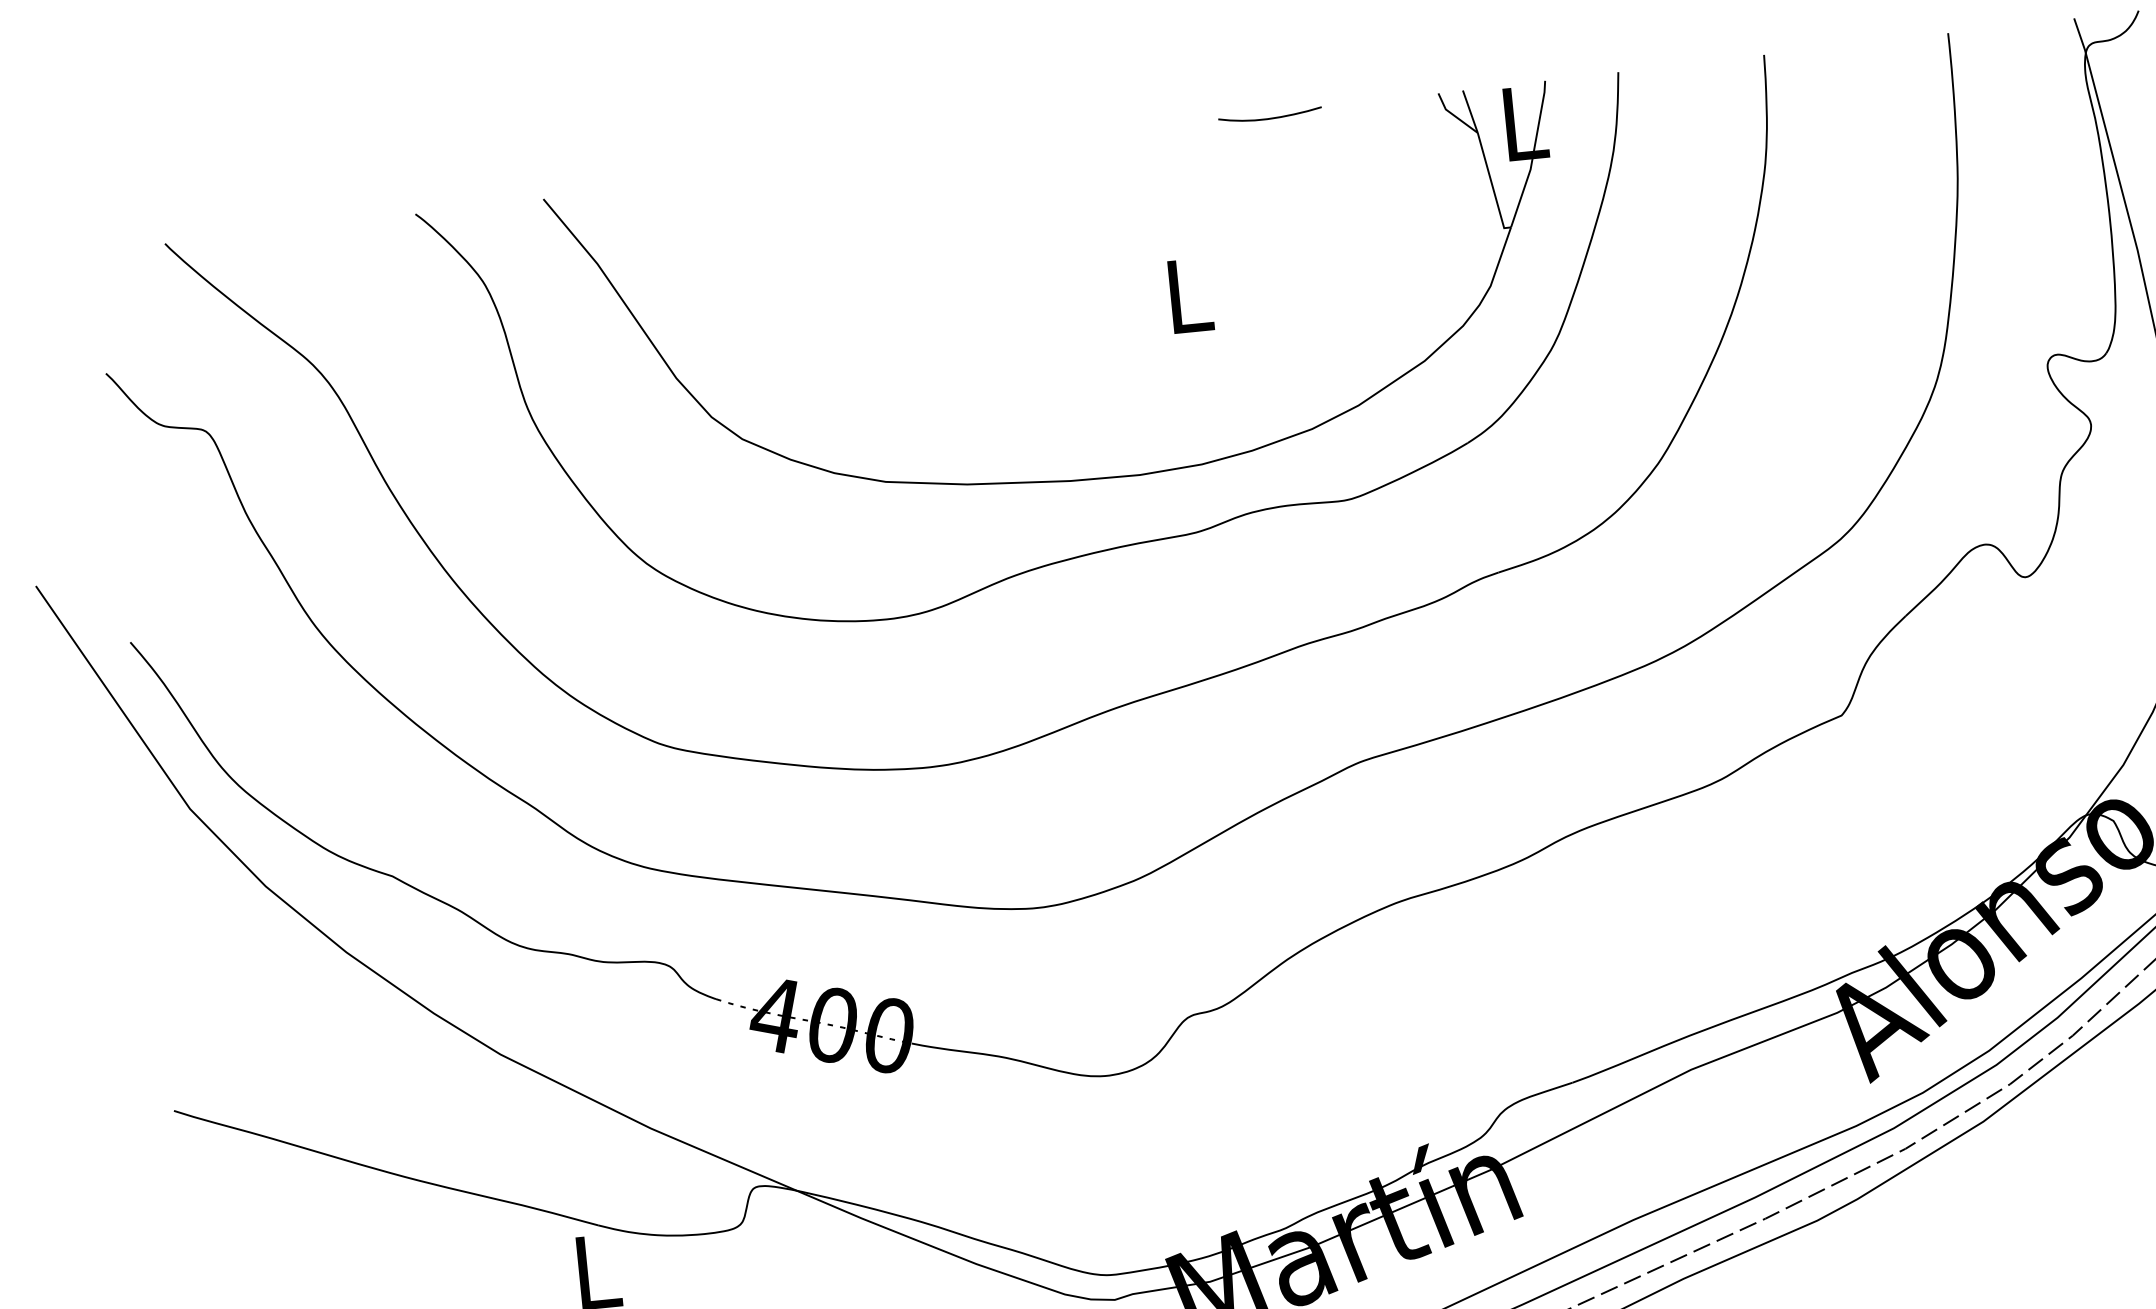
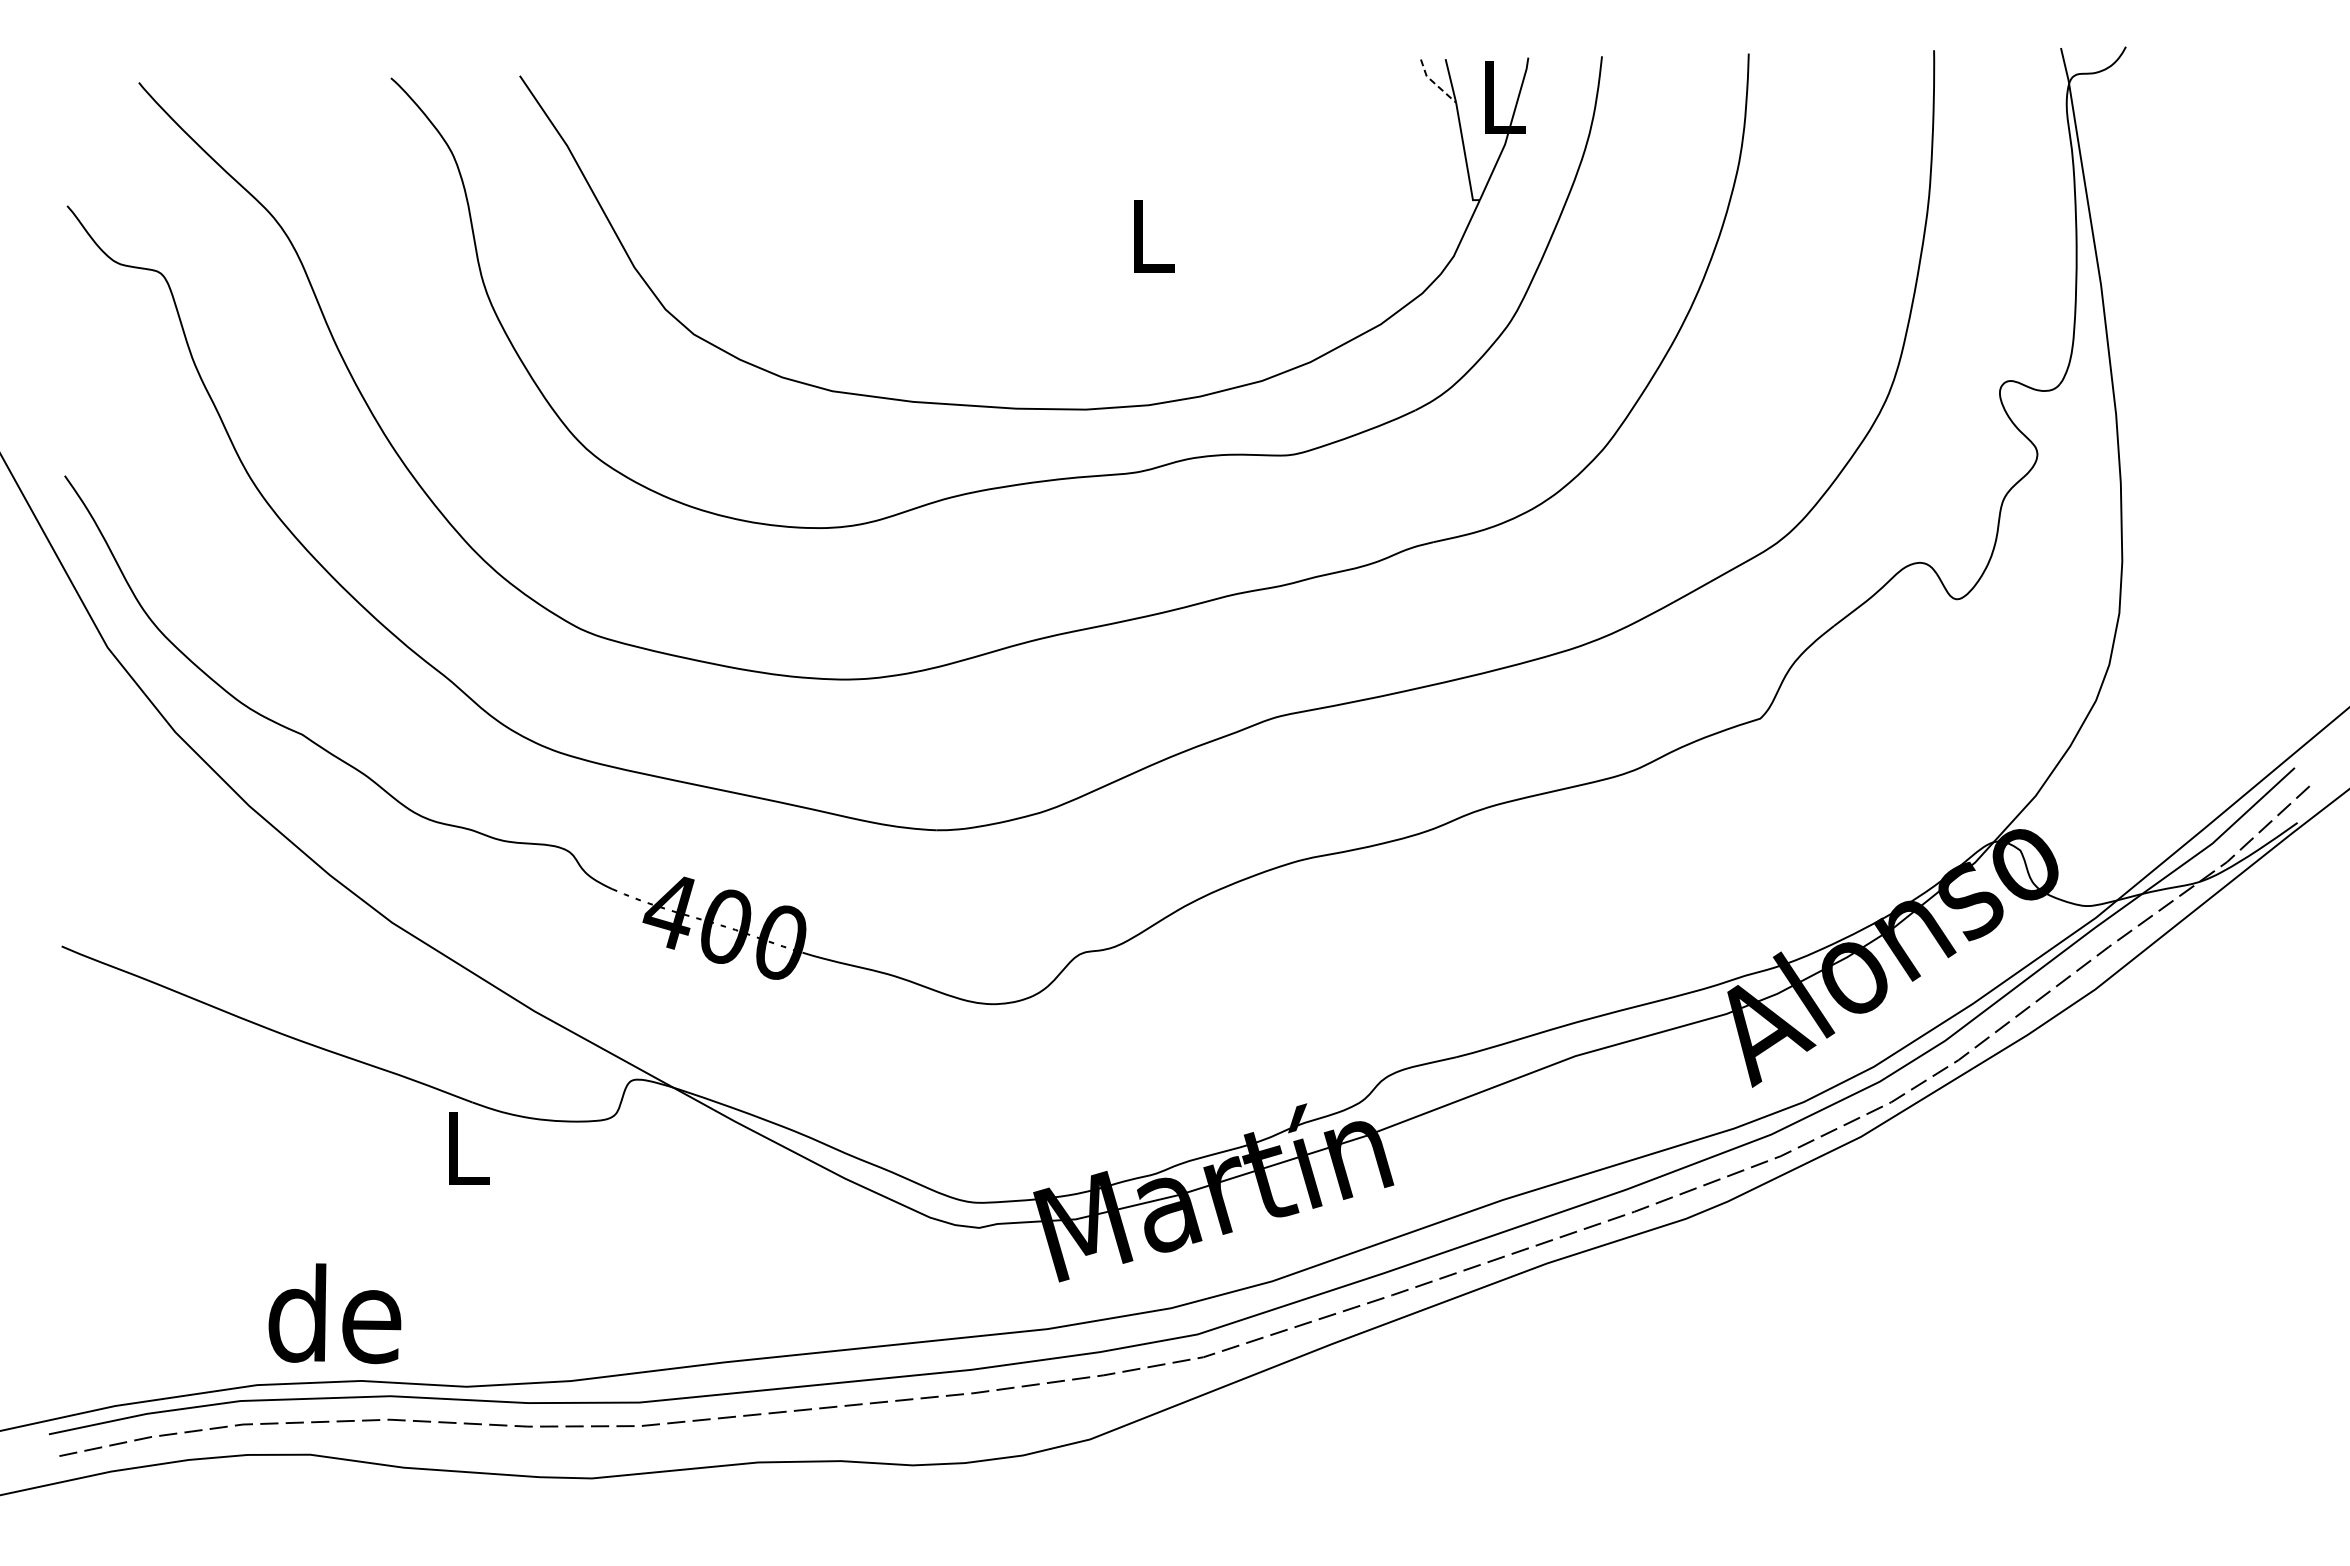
line: (1454, 115) -> (1434, 83), solid -> dashed
curve: (1270, 118) -> (1251, 67), removed

